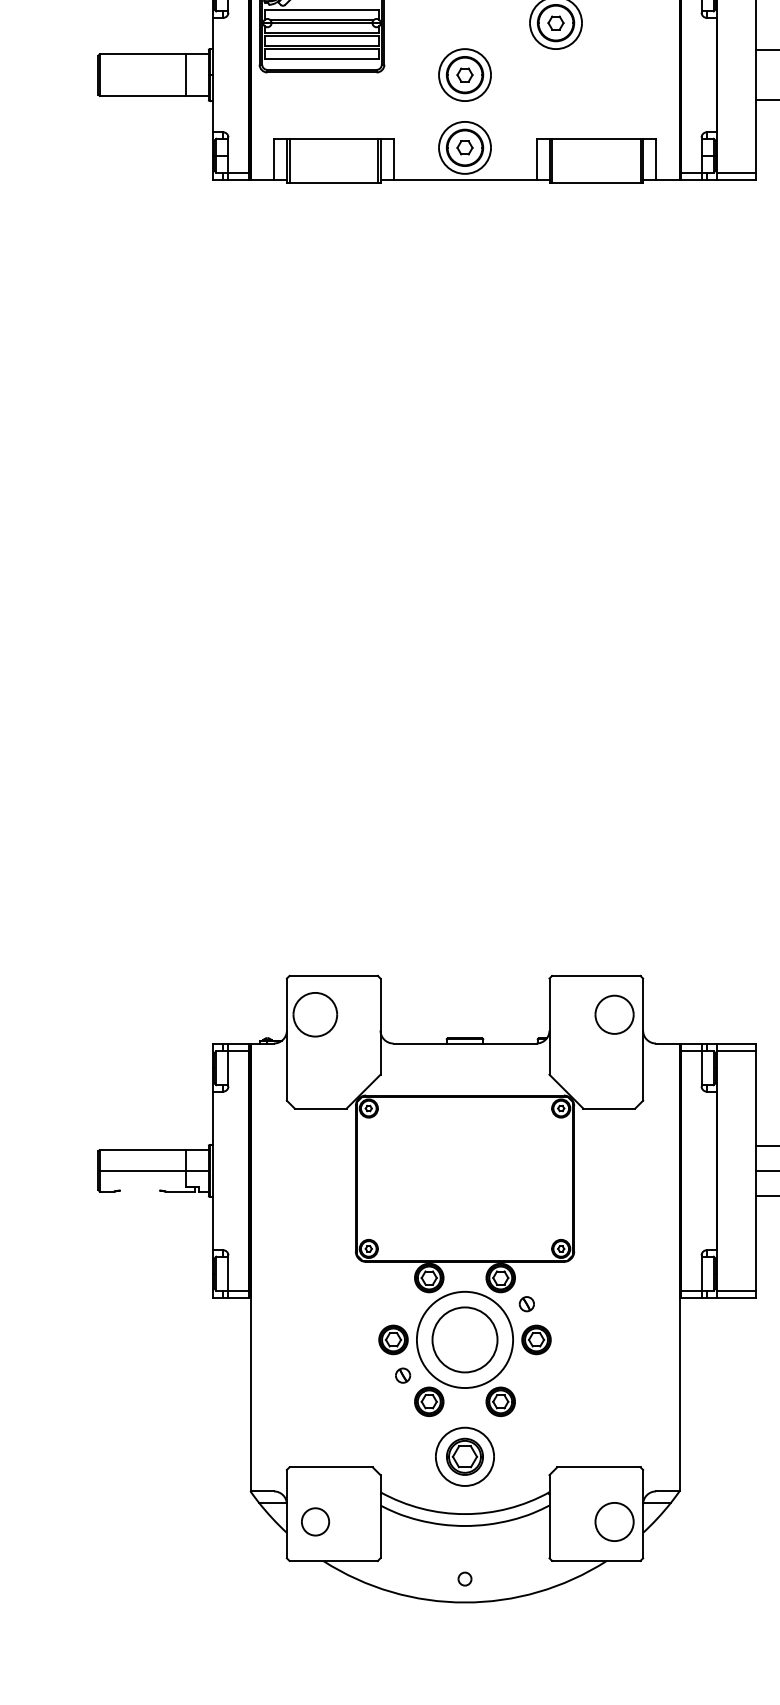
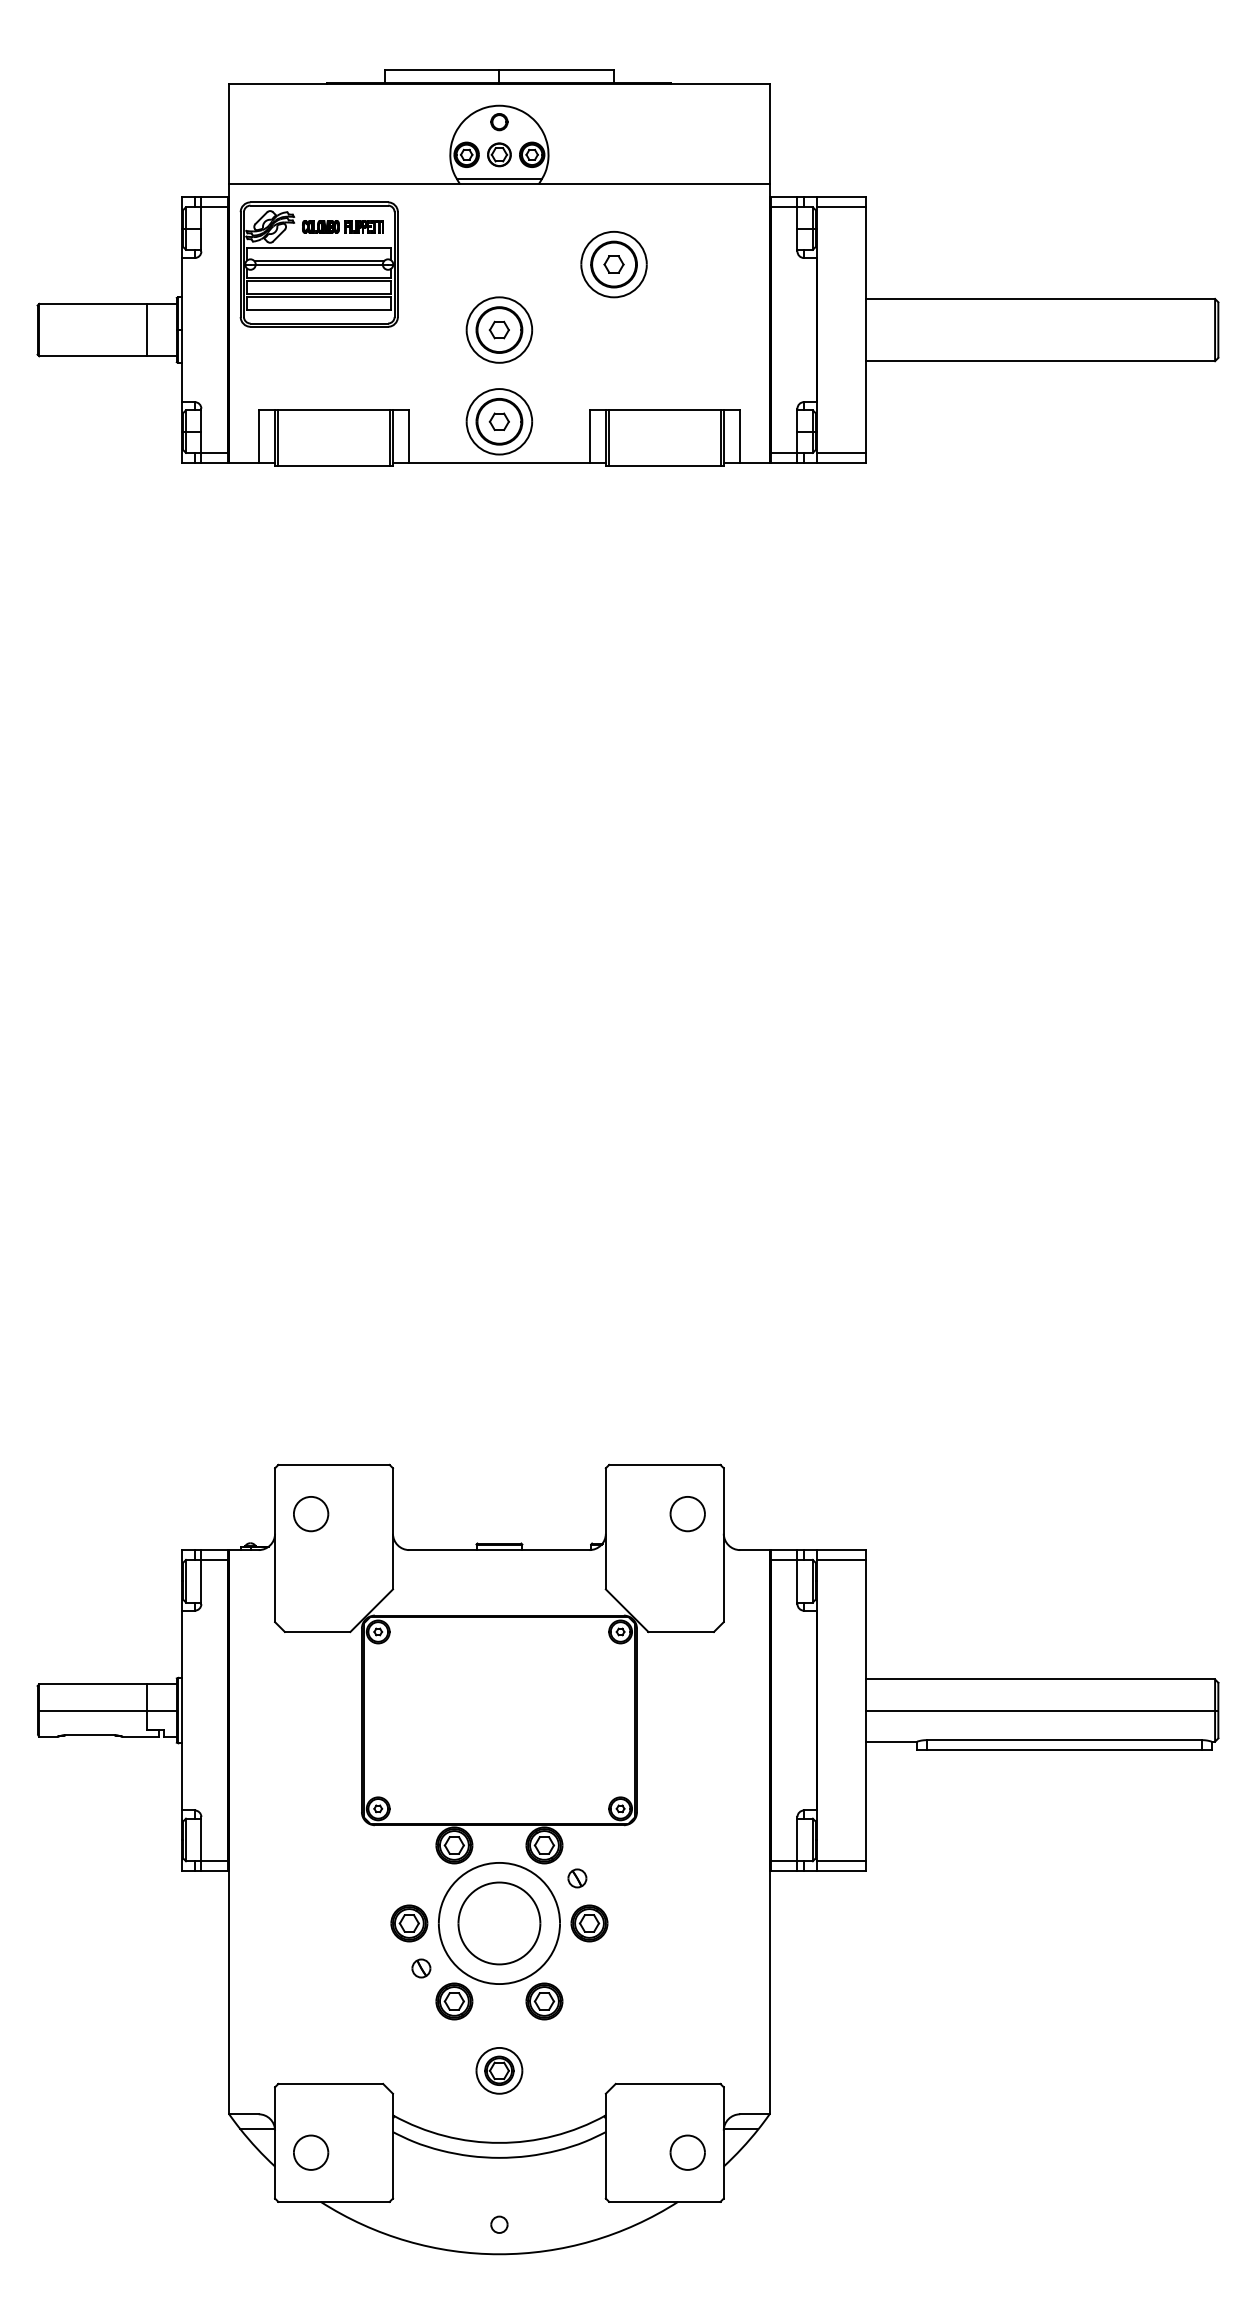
part: (315, 1015) -> (311, 1514), size x0.62
part: (614, 1015) -> (687, 1514), size x0.71
line: (139, 1190) -> (89, 1735), added
part: (465, 1456) -> (499, 2070), size x0.62
part: (614, 1521) -> (687, 2152), size x0.71

